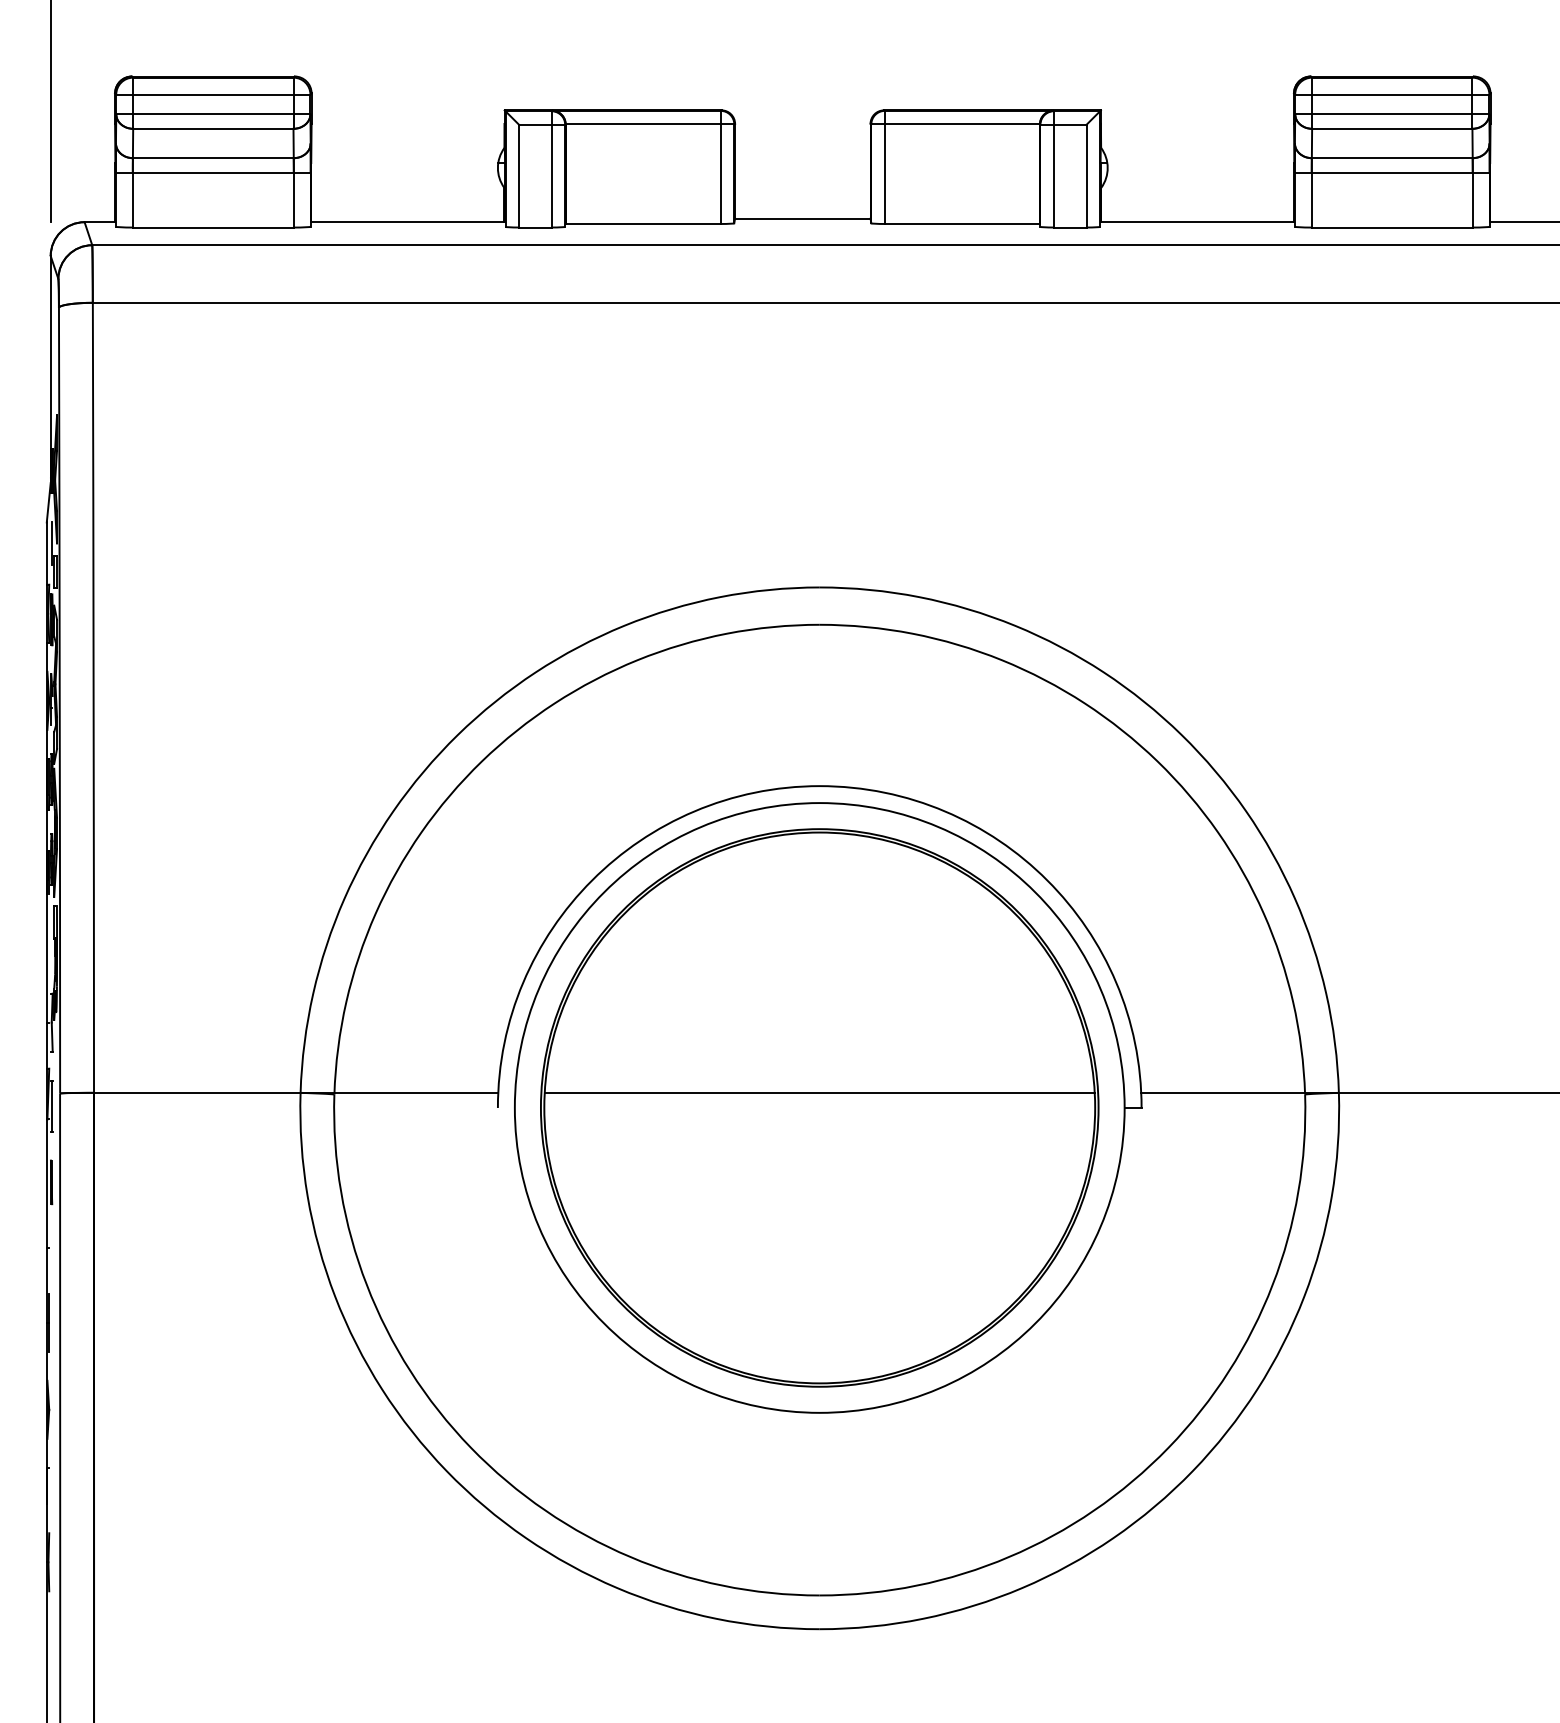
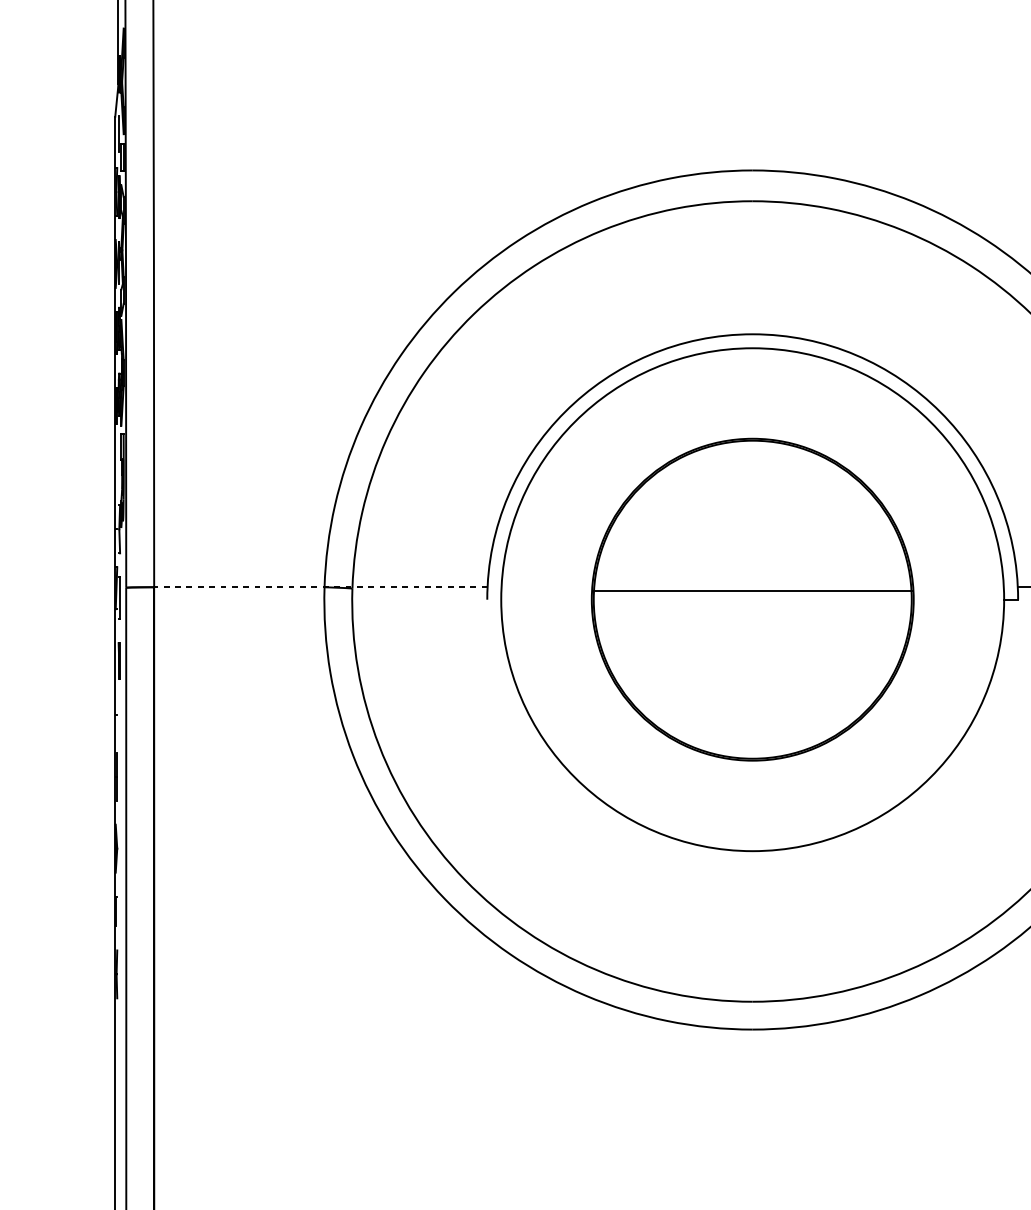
line: (295, 1092) -> (320, 586), solid -> dashed
part: (819, 1107) -> (752, 599), size x0.7

